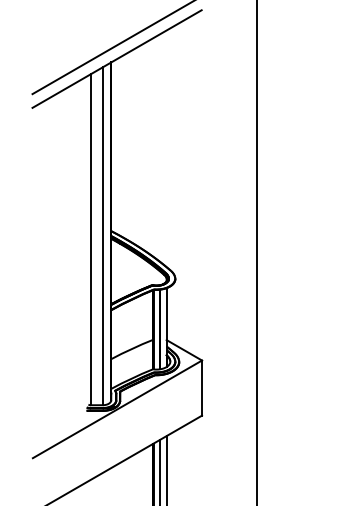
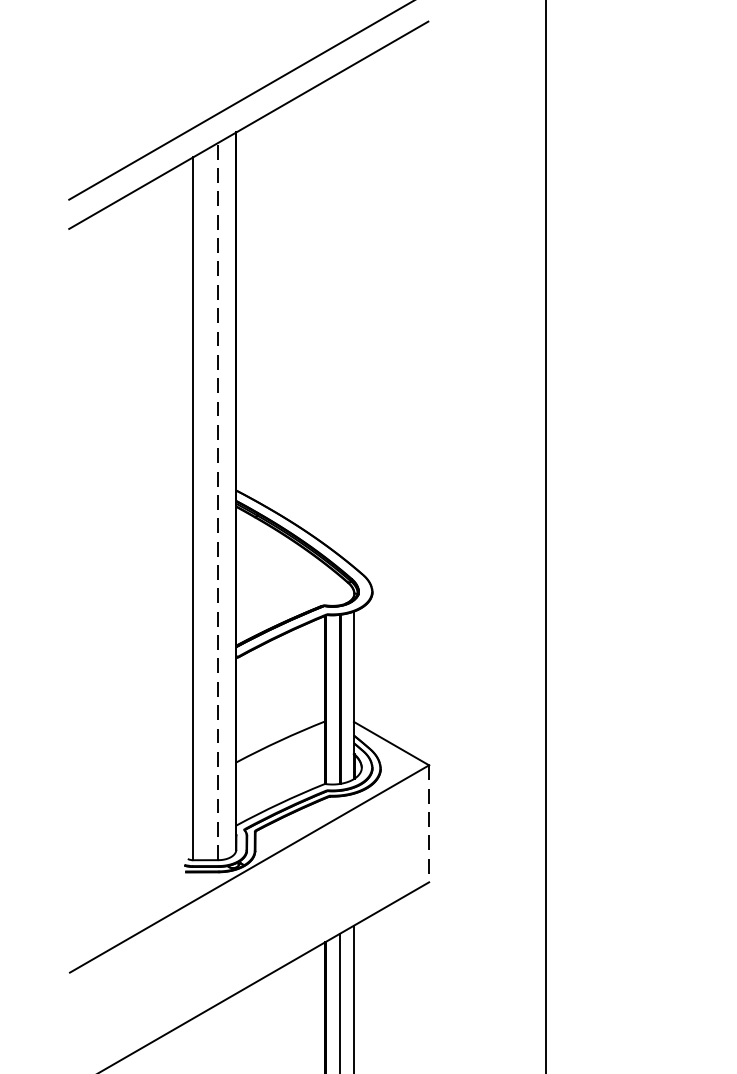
line: (102, 236) -> (217, 501), solid -> dashed
line: (202, 388) -> (430, 824), solid -> dashed

